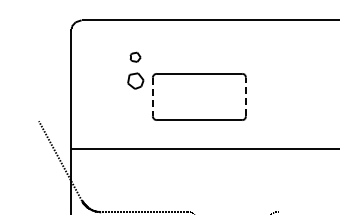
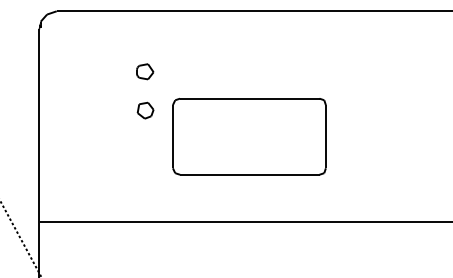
part: (135, 80) -> (144, 109), size x0.62
line: (246, 96) -> (326, 135), dashed -> solid
line: (152, 97) -> (172, 137), dashed -> solid

